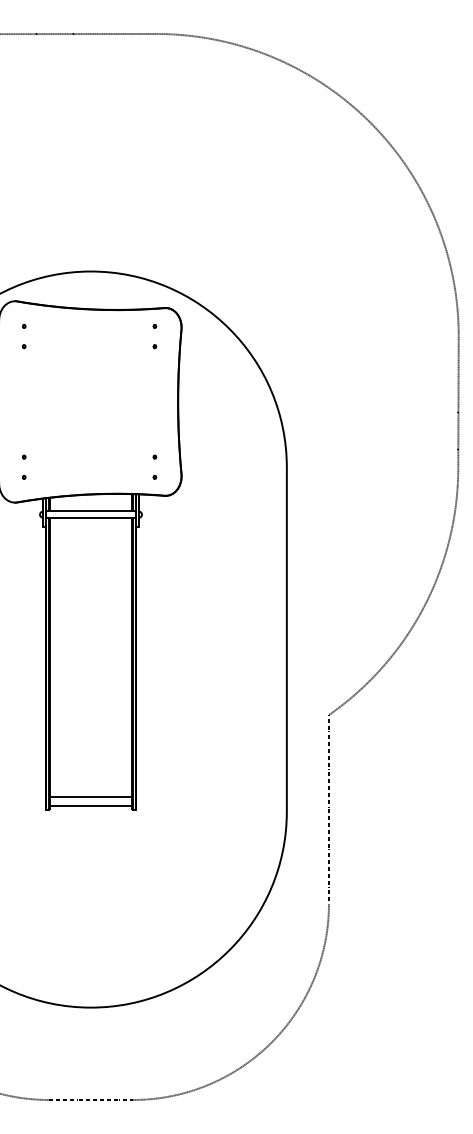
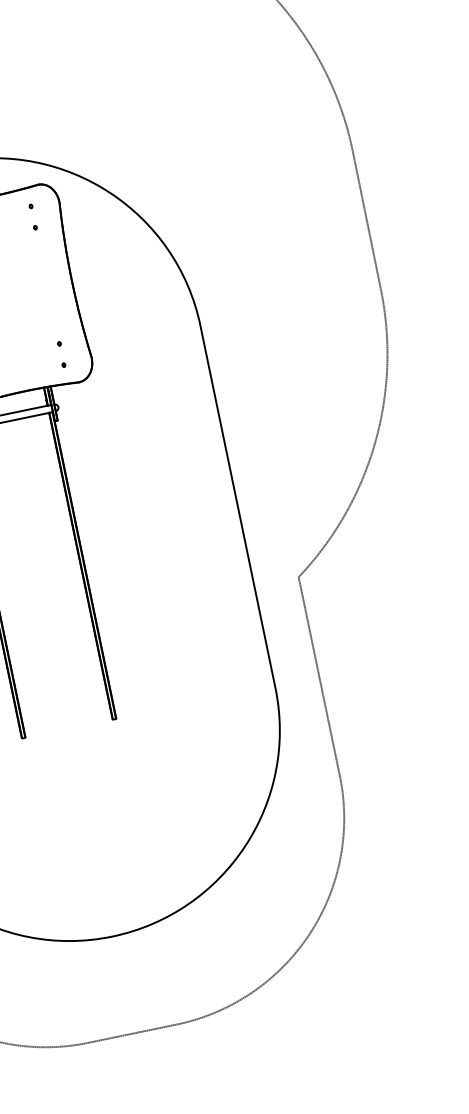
line: (90, 796) -> (65, 714), removed
line: (90, 805) -> (67, 724), removed

